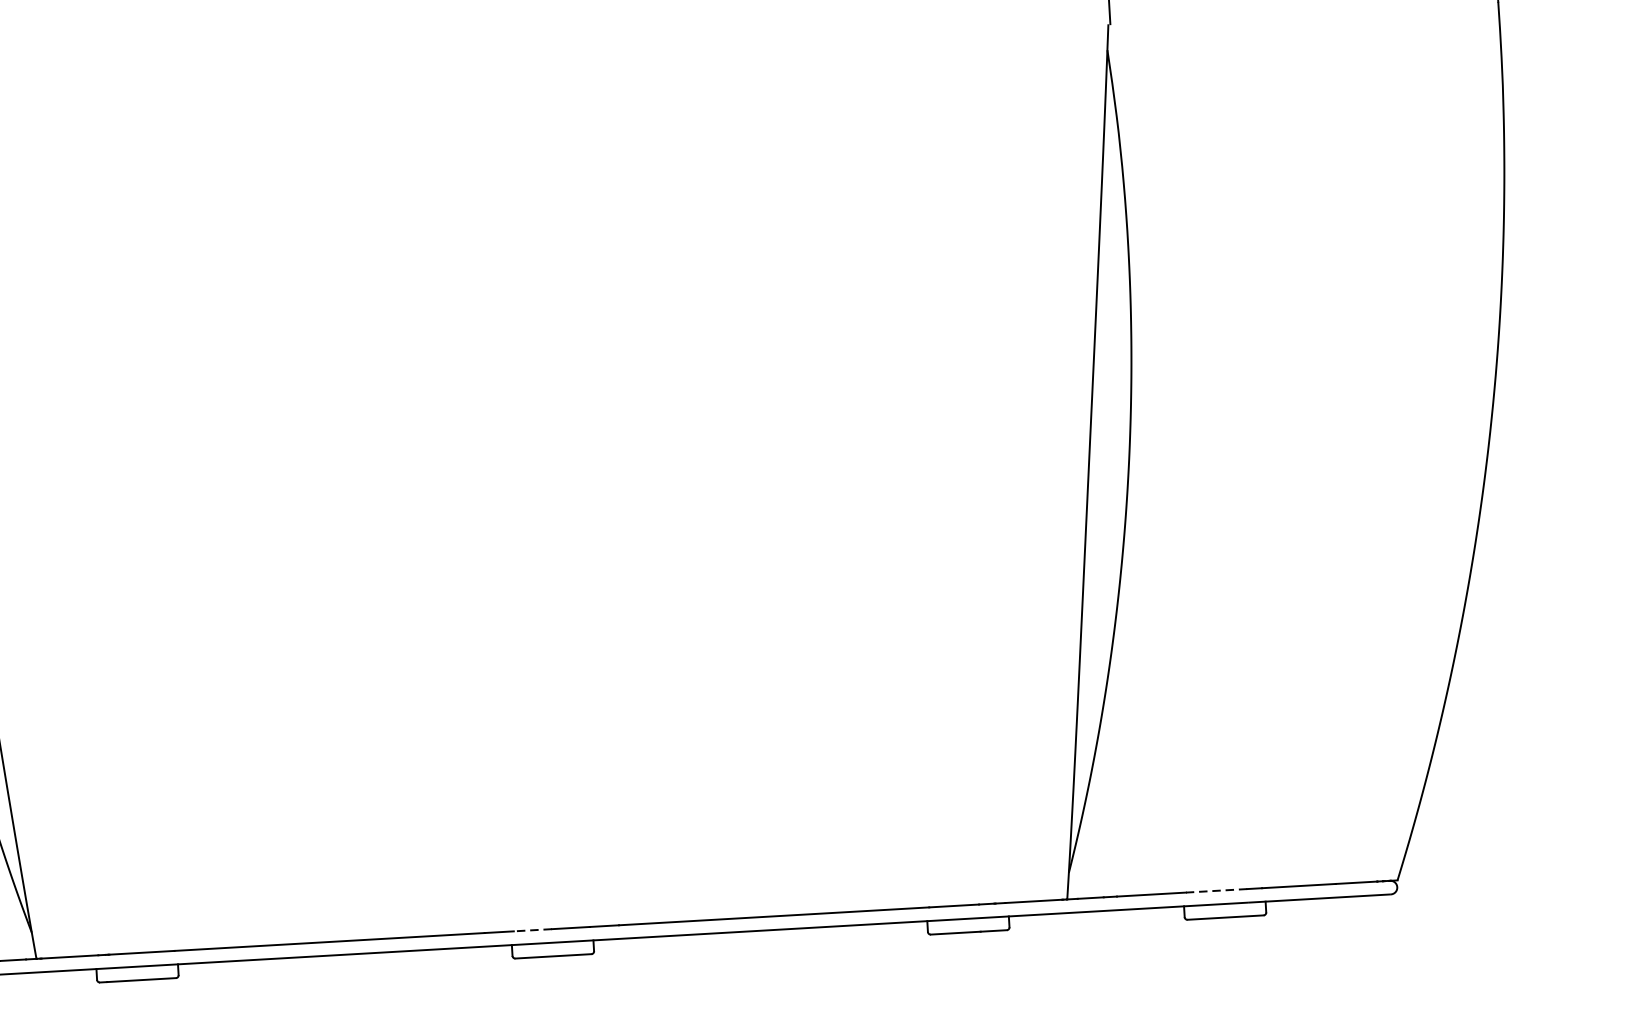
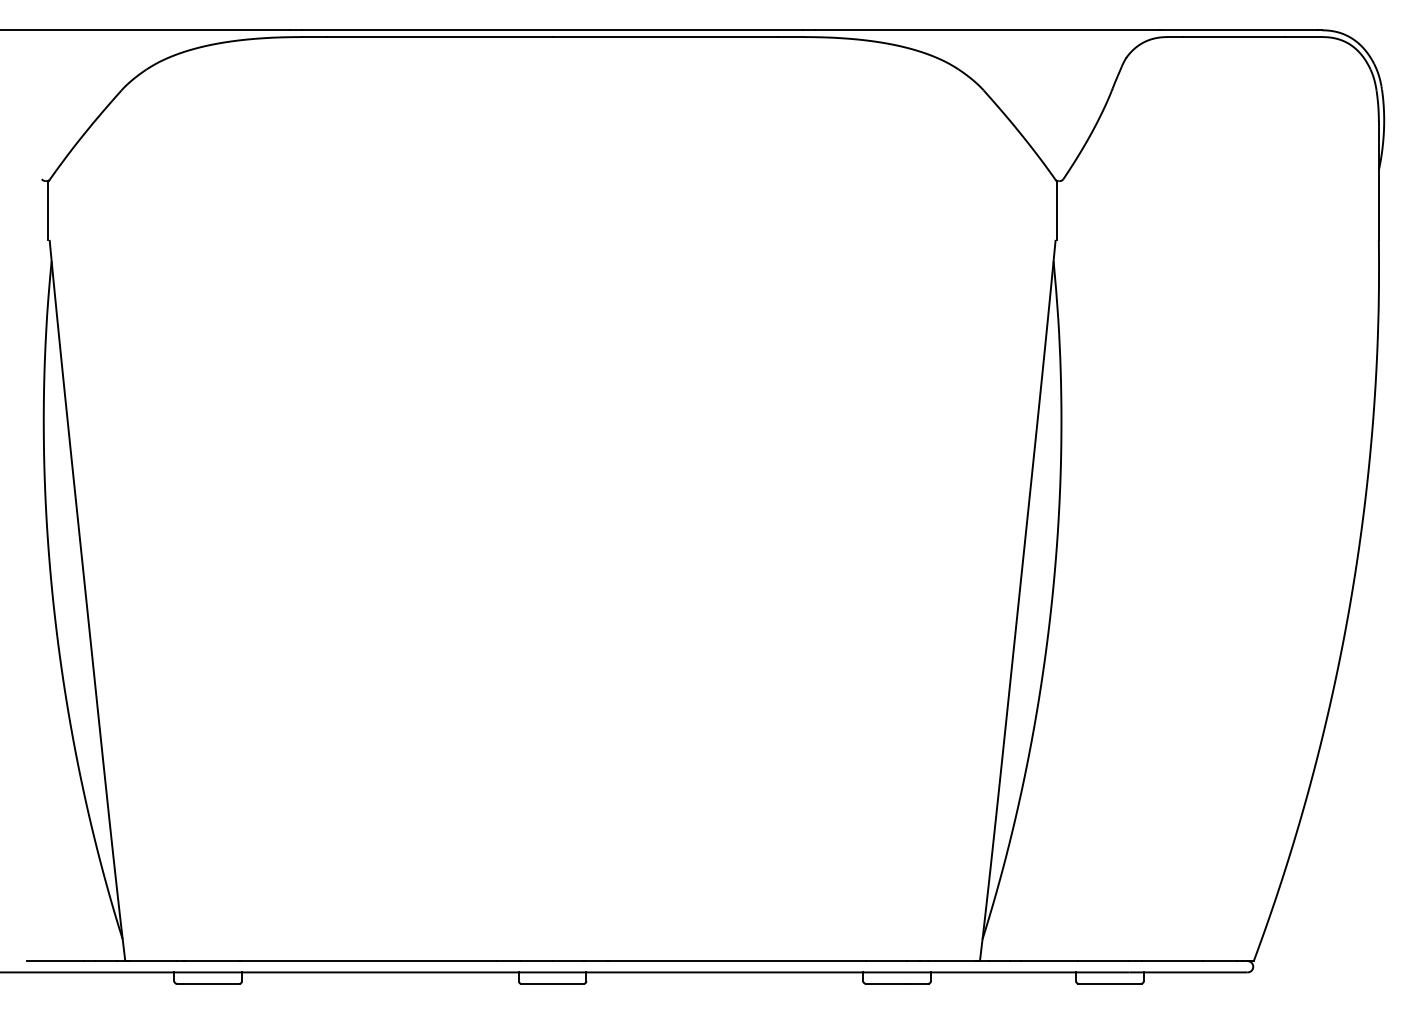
line: (1216, 891) -> (1103, 961), dashed -> solid
line: (532, 930) -> (536, 961), dashed -> solid

